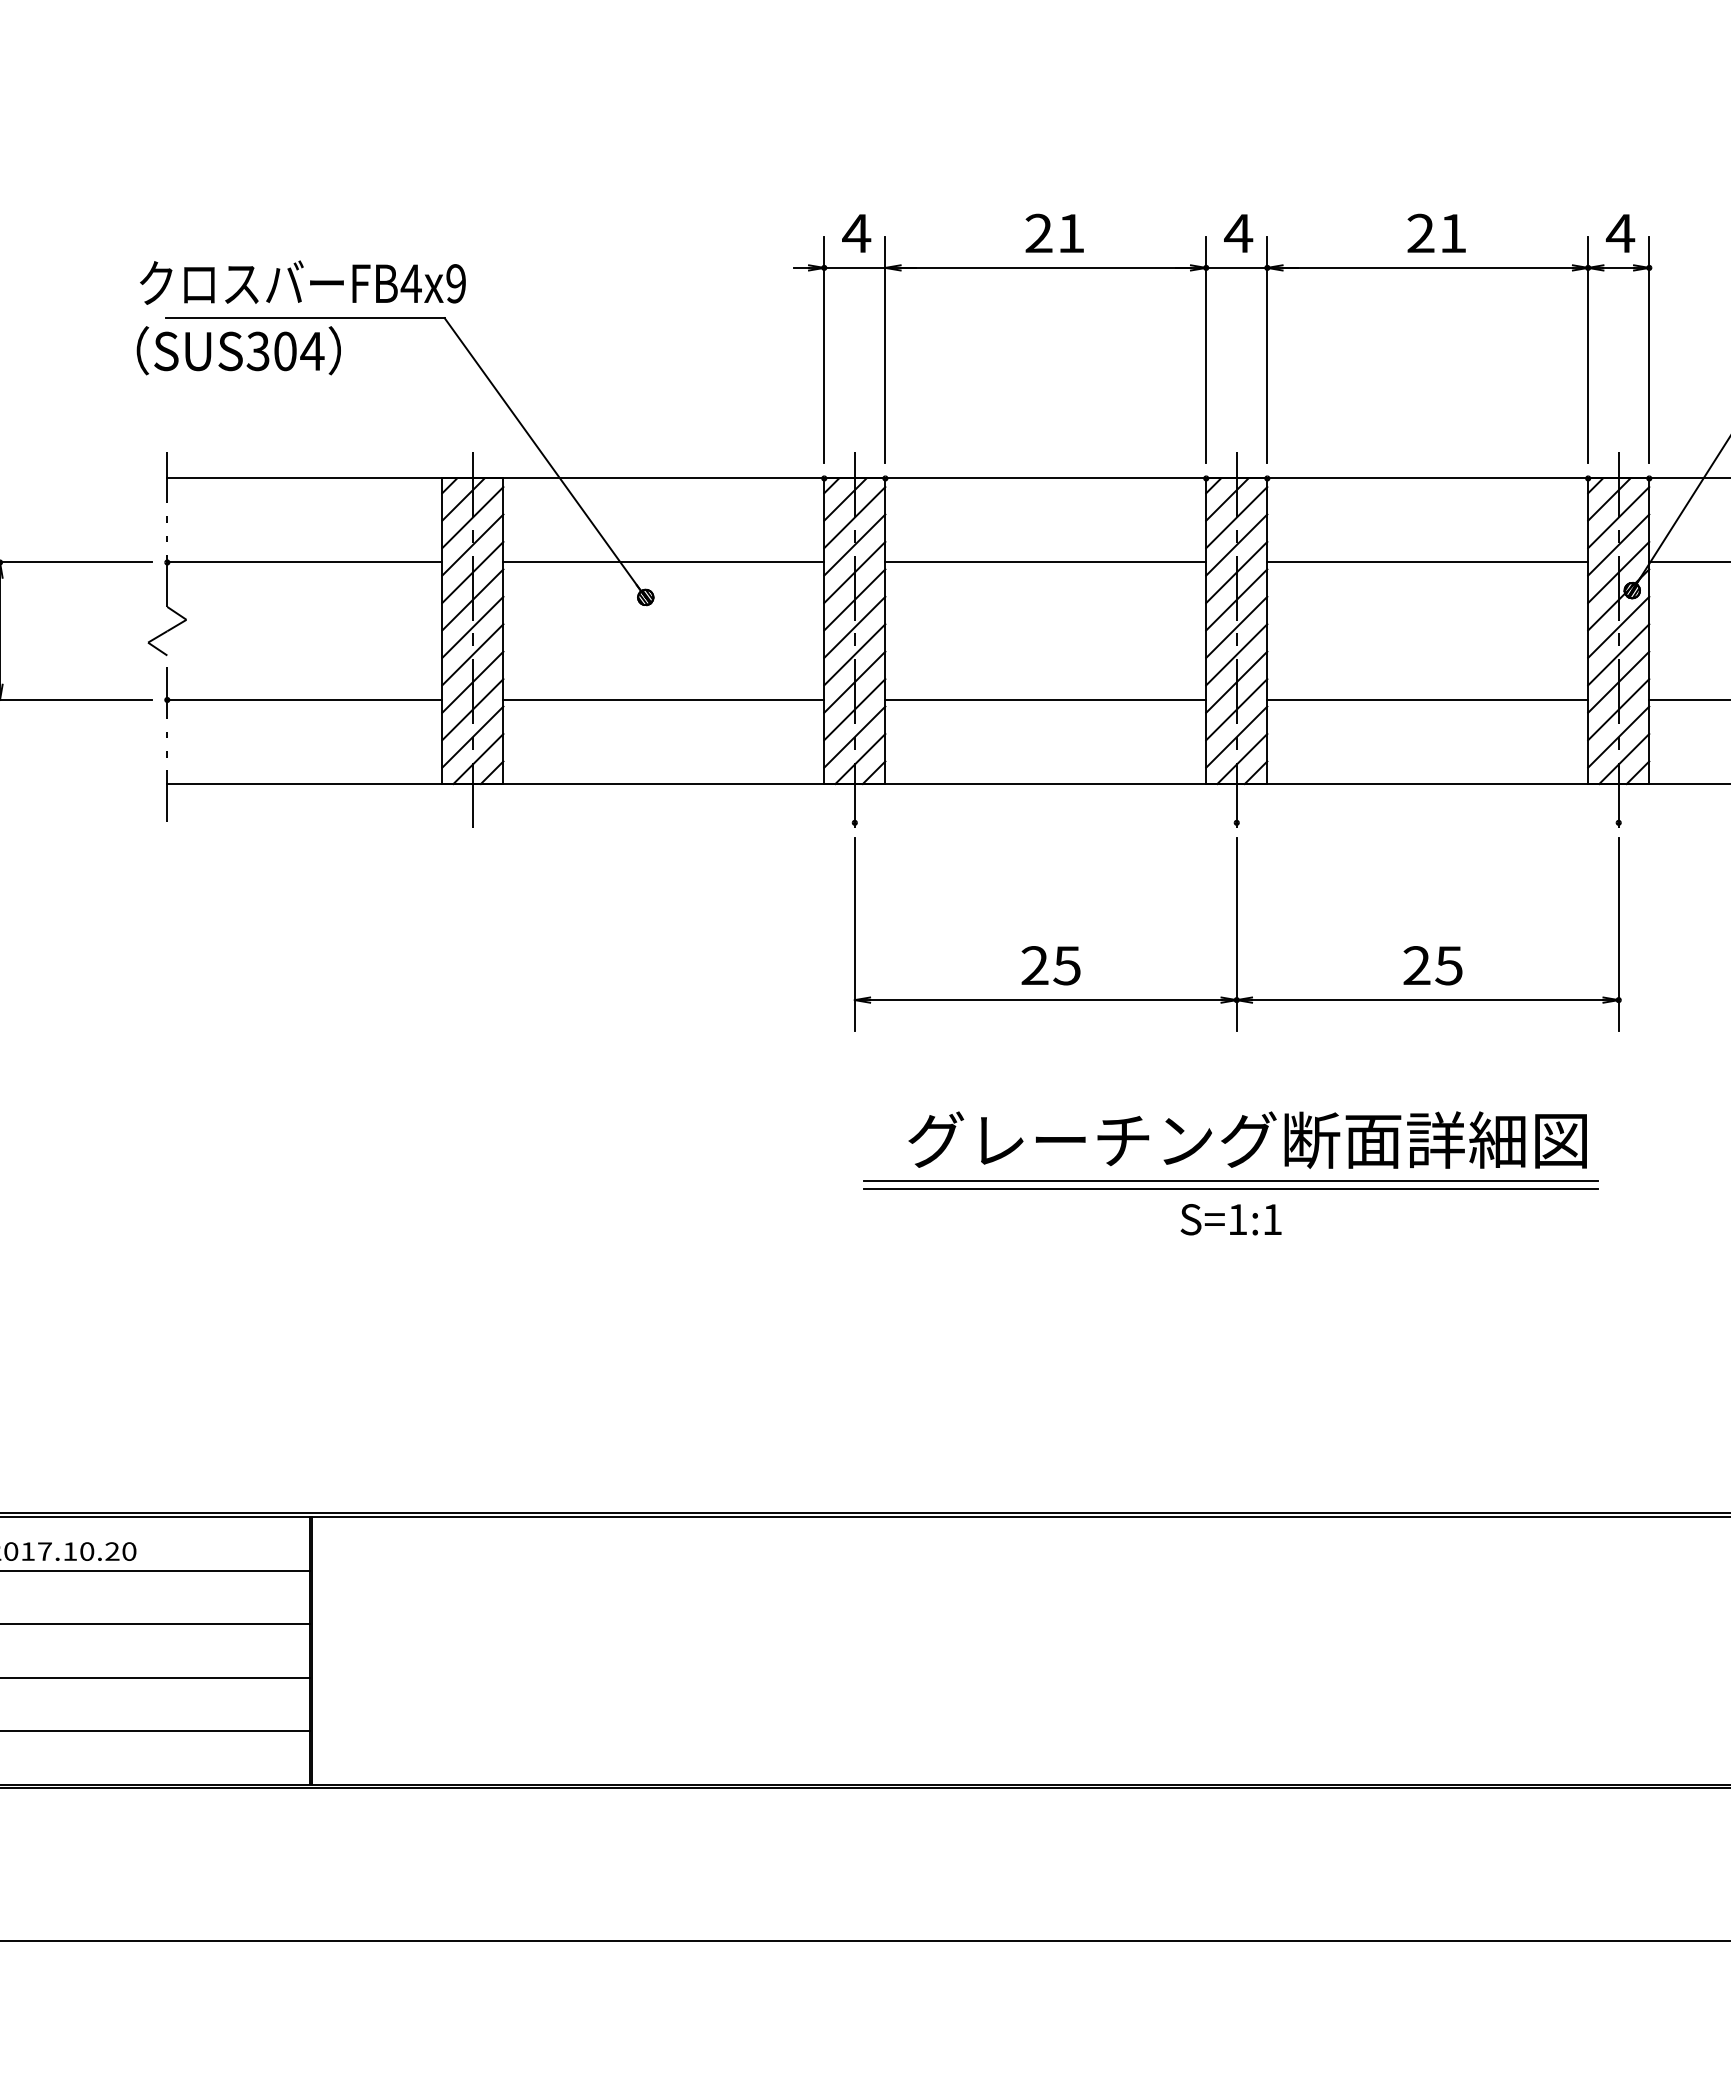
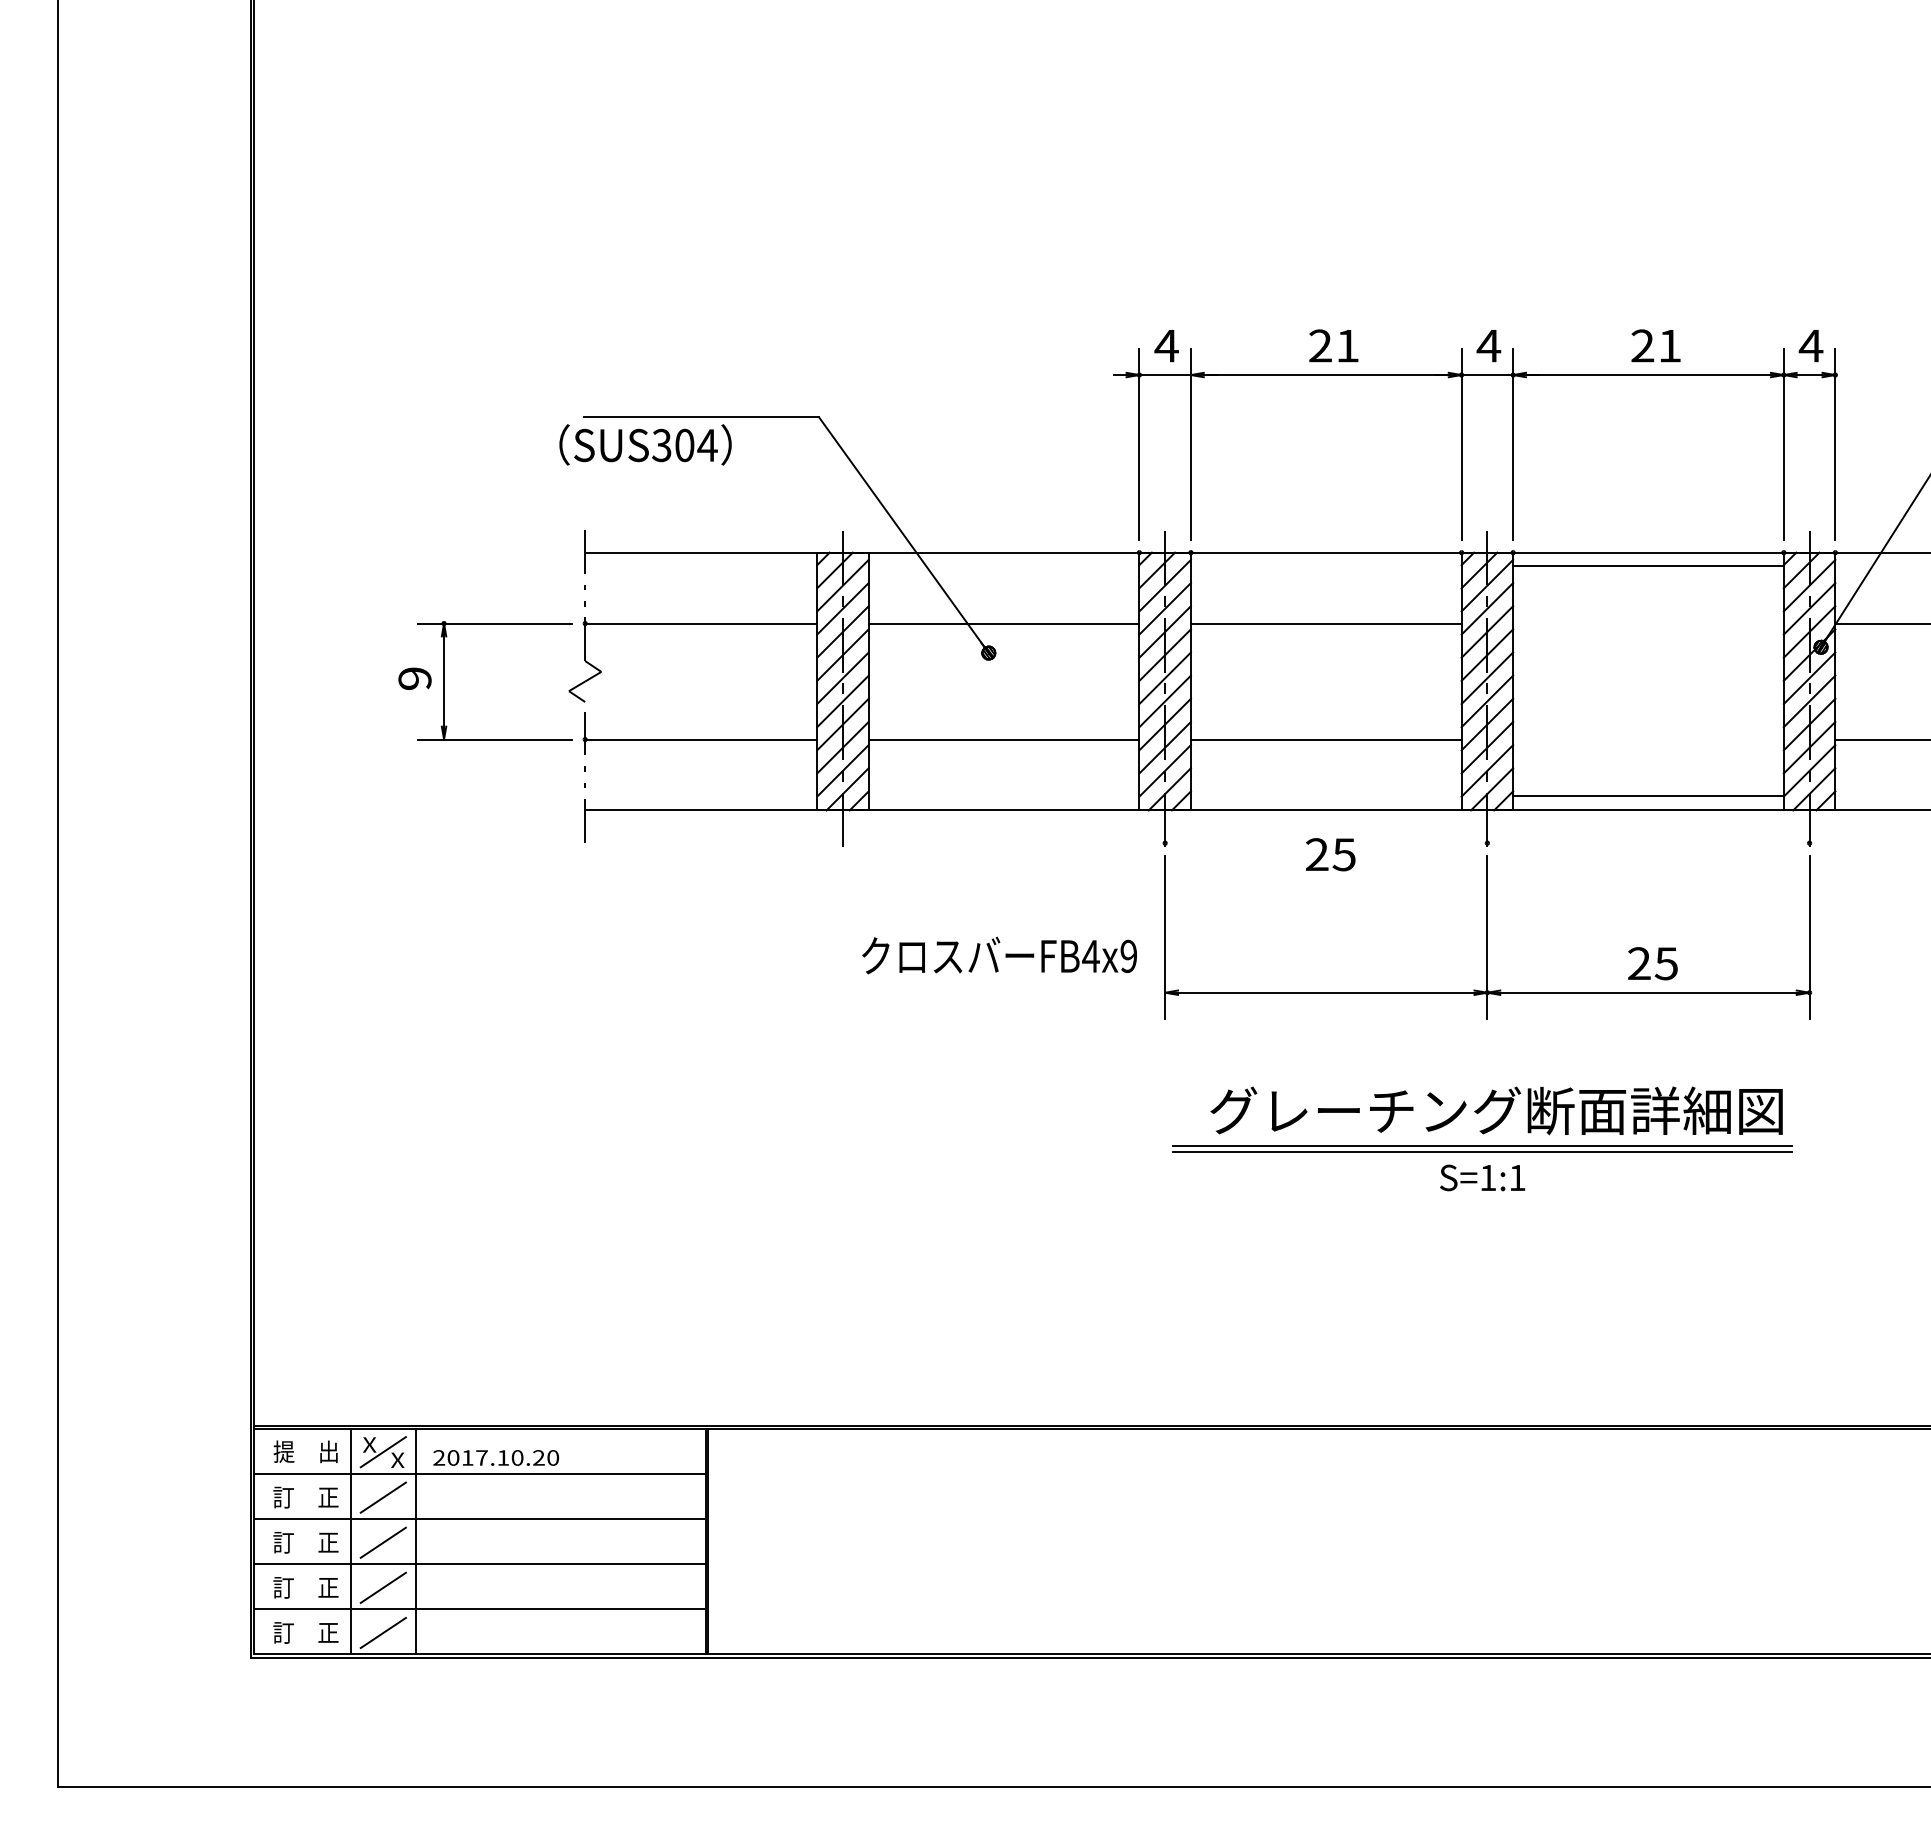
text: (302, 282) -> (999, 955), moved
line: (1427, 562) -> (1648, 565), moved
line: (1427, 699) -> (1648, 795), moved
text: (1050, 965) -> (1330, 854), moved

